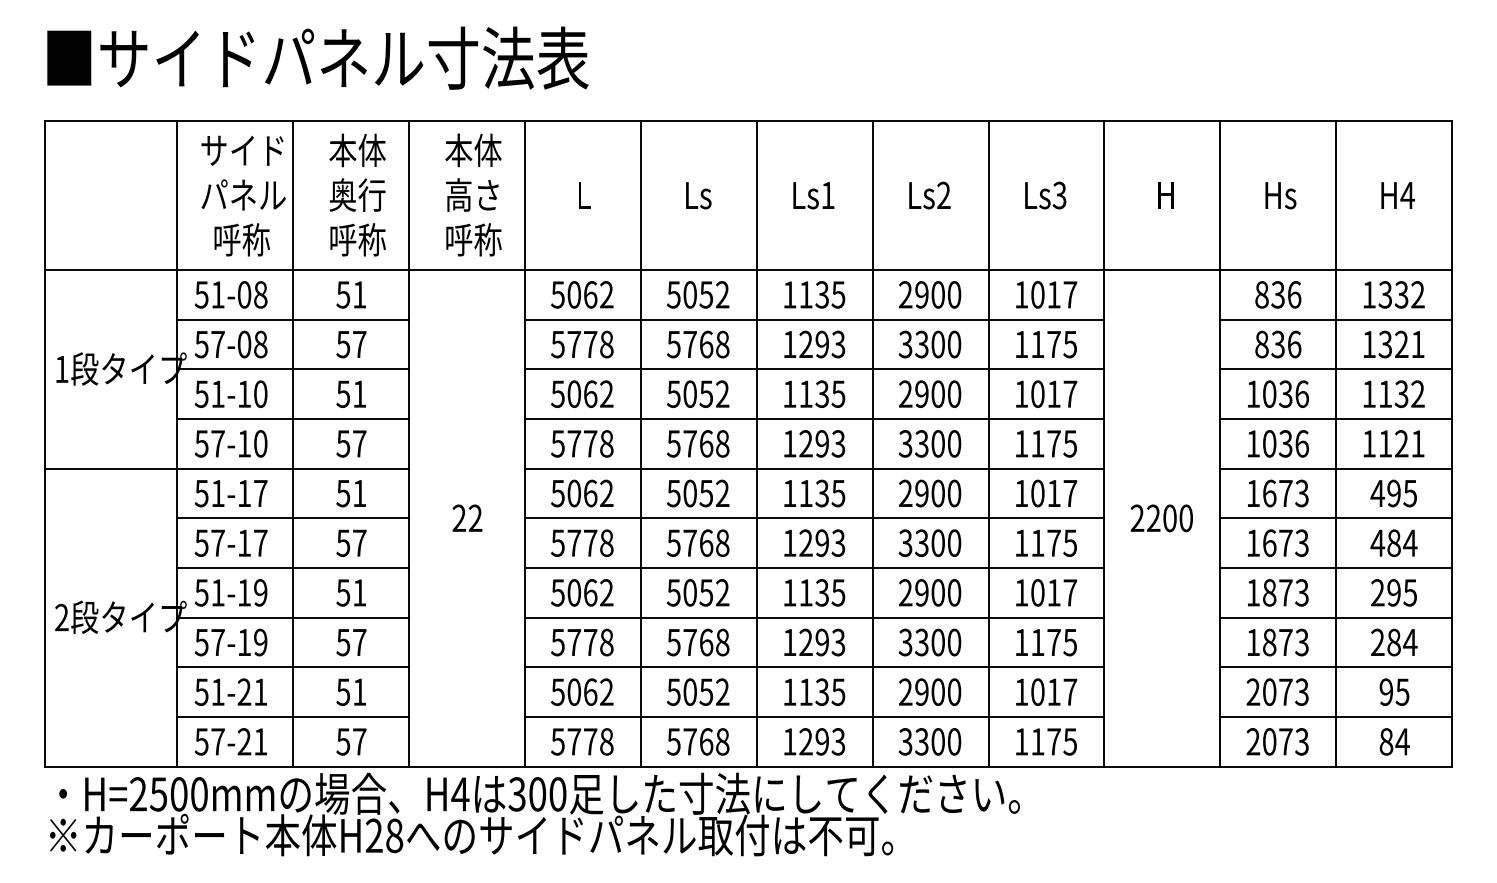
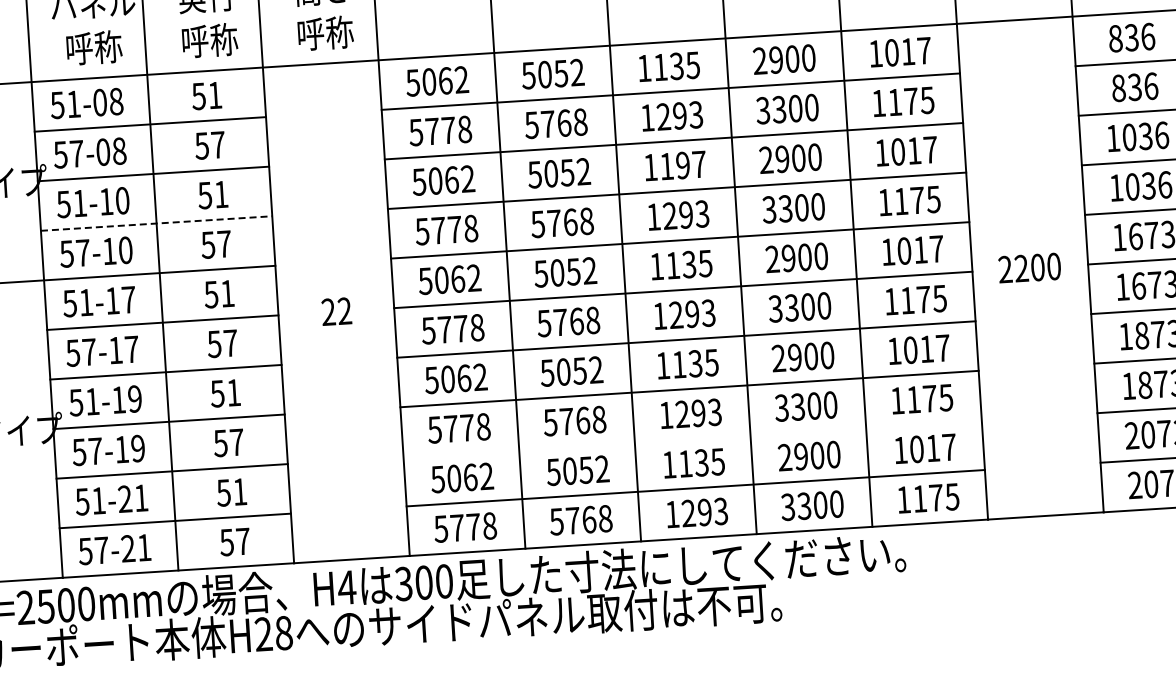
text: (830, 393) -> (691, 164), 1135 -> 1197
line: (293, 419) -> (156, 223), solid -> dashed
line: (814, 667) -> (692, 438), removed

